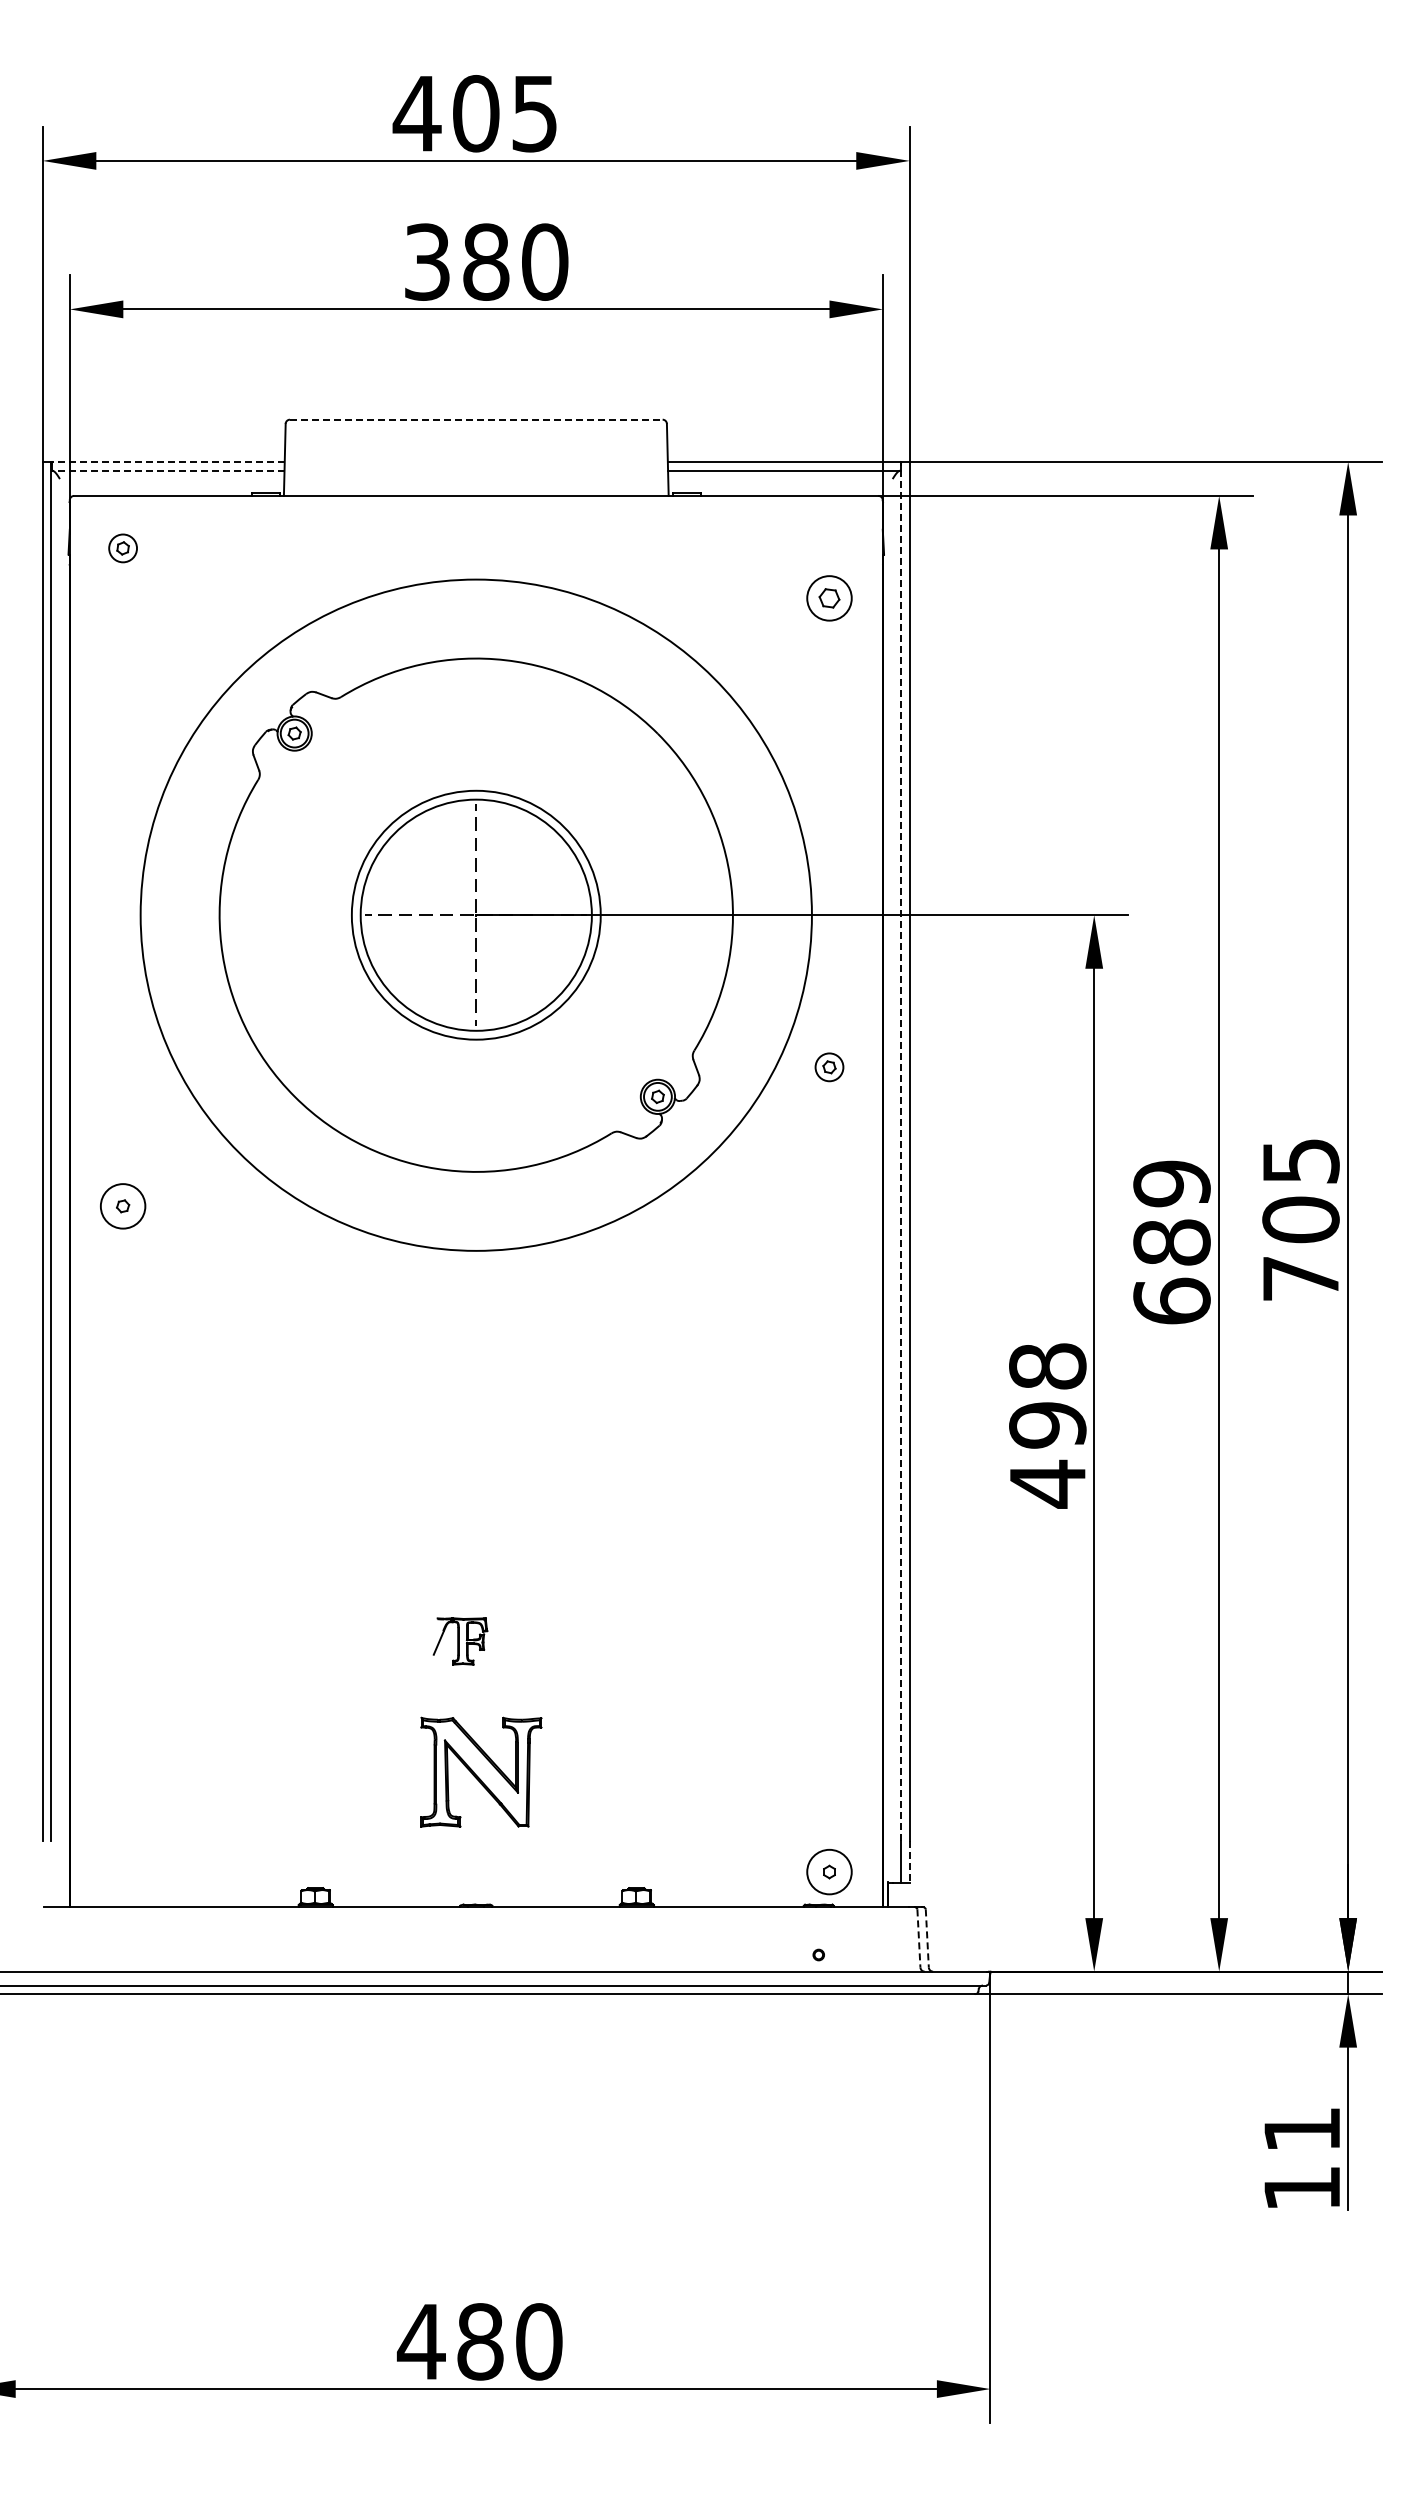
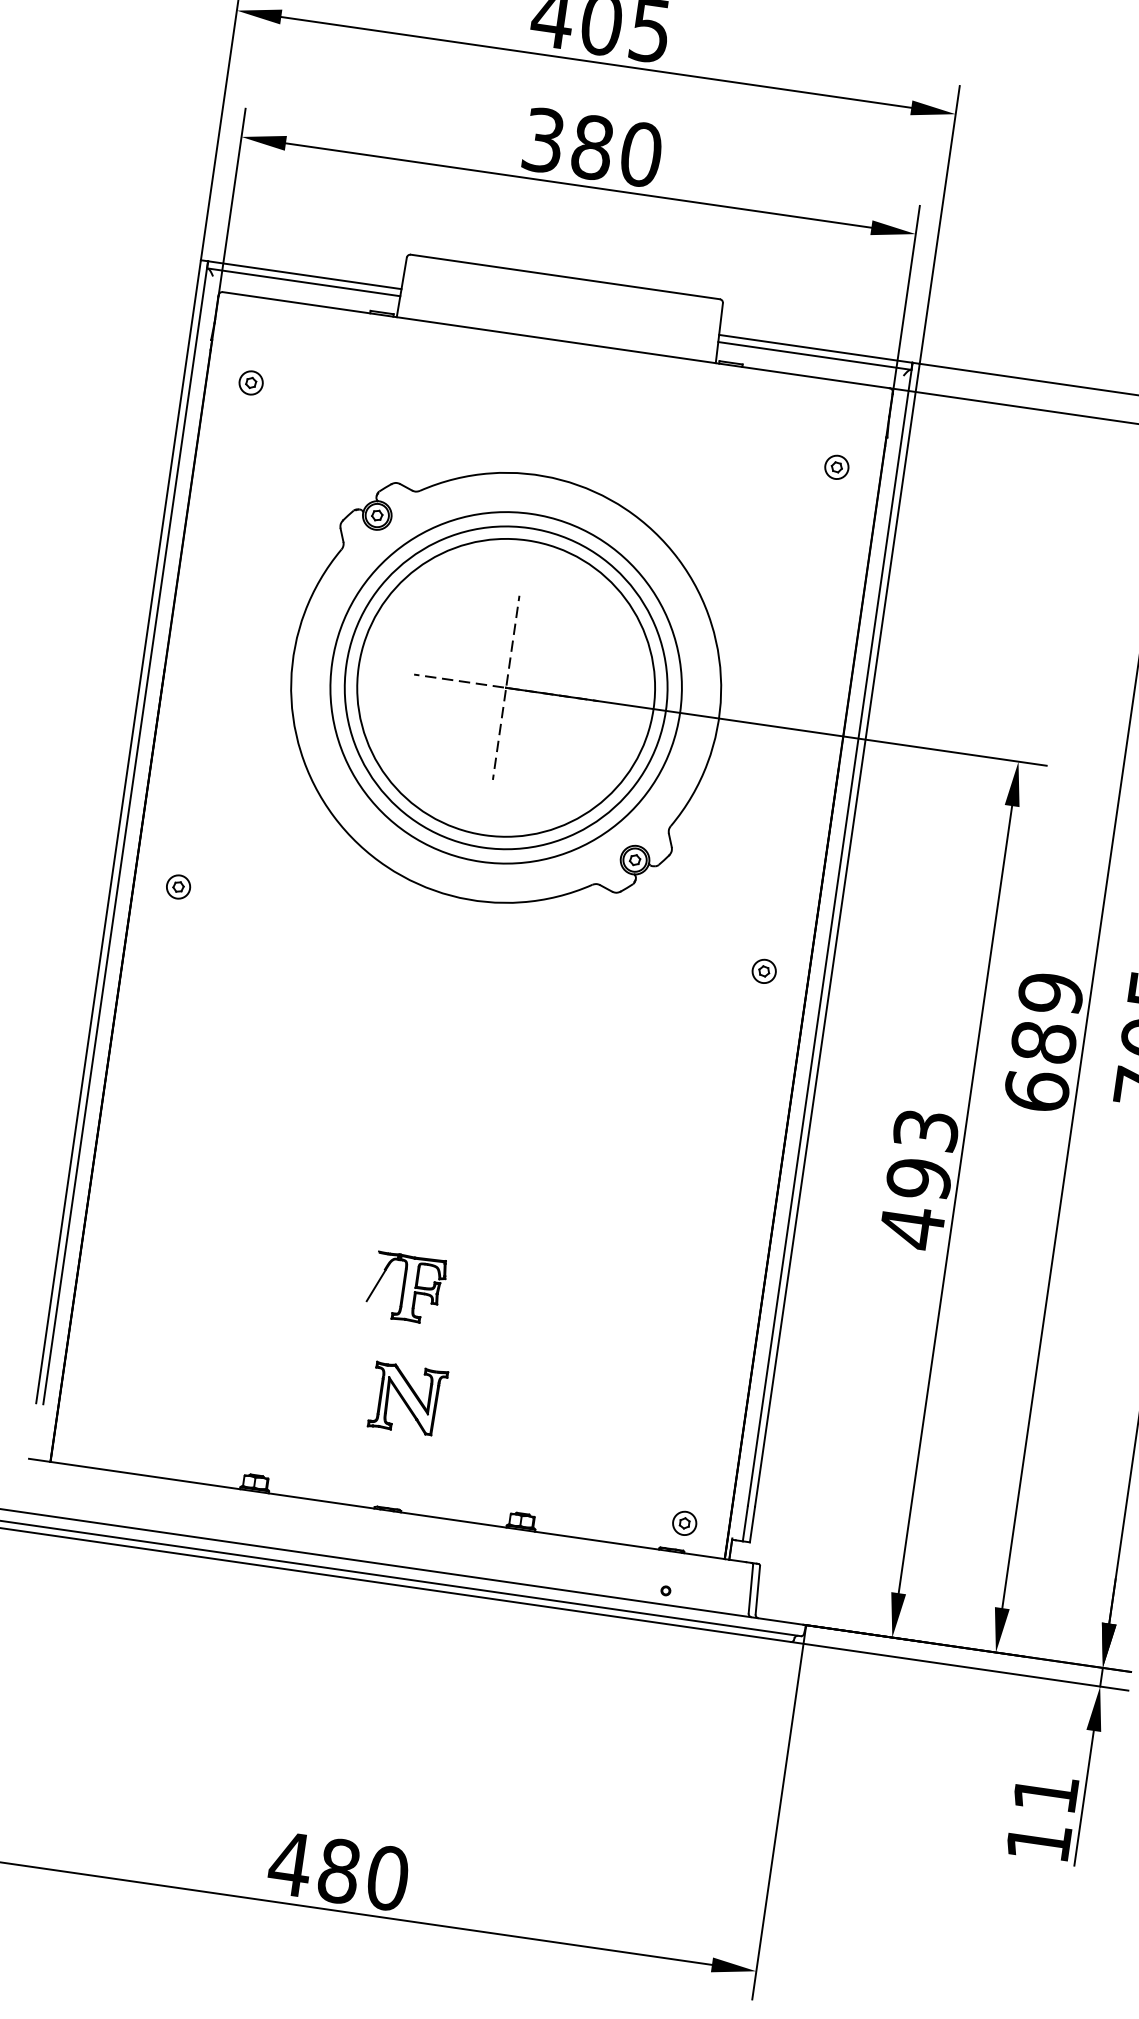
line: (476, 419) -> (565, 276), dashed -> solid
line: (168, 461) -> (305, 274), dashed -> solid
line: (167, 470) -> (303, 282), dashed -> solid
part: (122, 548) -> (250, 382), moved
part: (829, 598) -> (836, 467), size x0.62
circle: (475, 914) -> (505, 687), size x1.67
circle: (476, 915) -> (506, 688), size x0.62
circle: (476, 915) -> (506, 688), size x1.43
part: (829, 1067) -> (764, 971), moved
line: (901, 1150) -> (830, 933), dashed -> solid
circle: (123, 1206) -> (178, 887), size x0.62
text: (1047, 1366) -> (925, 1130), 498 -> 493
part: (460, 1641) -> (406, 1288), size x1.67
part: (481, 1772) -> (408, 1399), size x0.71
line: (909, 1862) -> (752, 1525), dashed -> solid
circle: (829, 1872) -> (684, 1523), size x0.62
line: (918, 1938) -> (750, 1589), dashed -> solid
line: (927, 1938) -> (758, 1590), dashed -> solid

